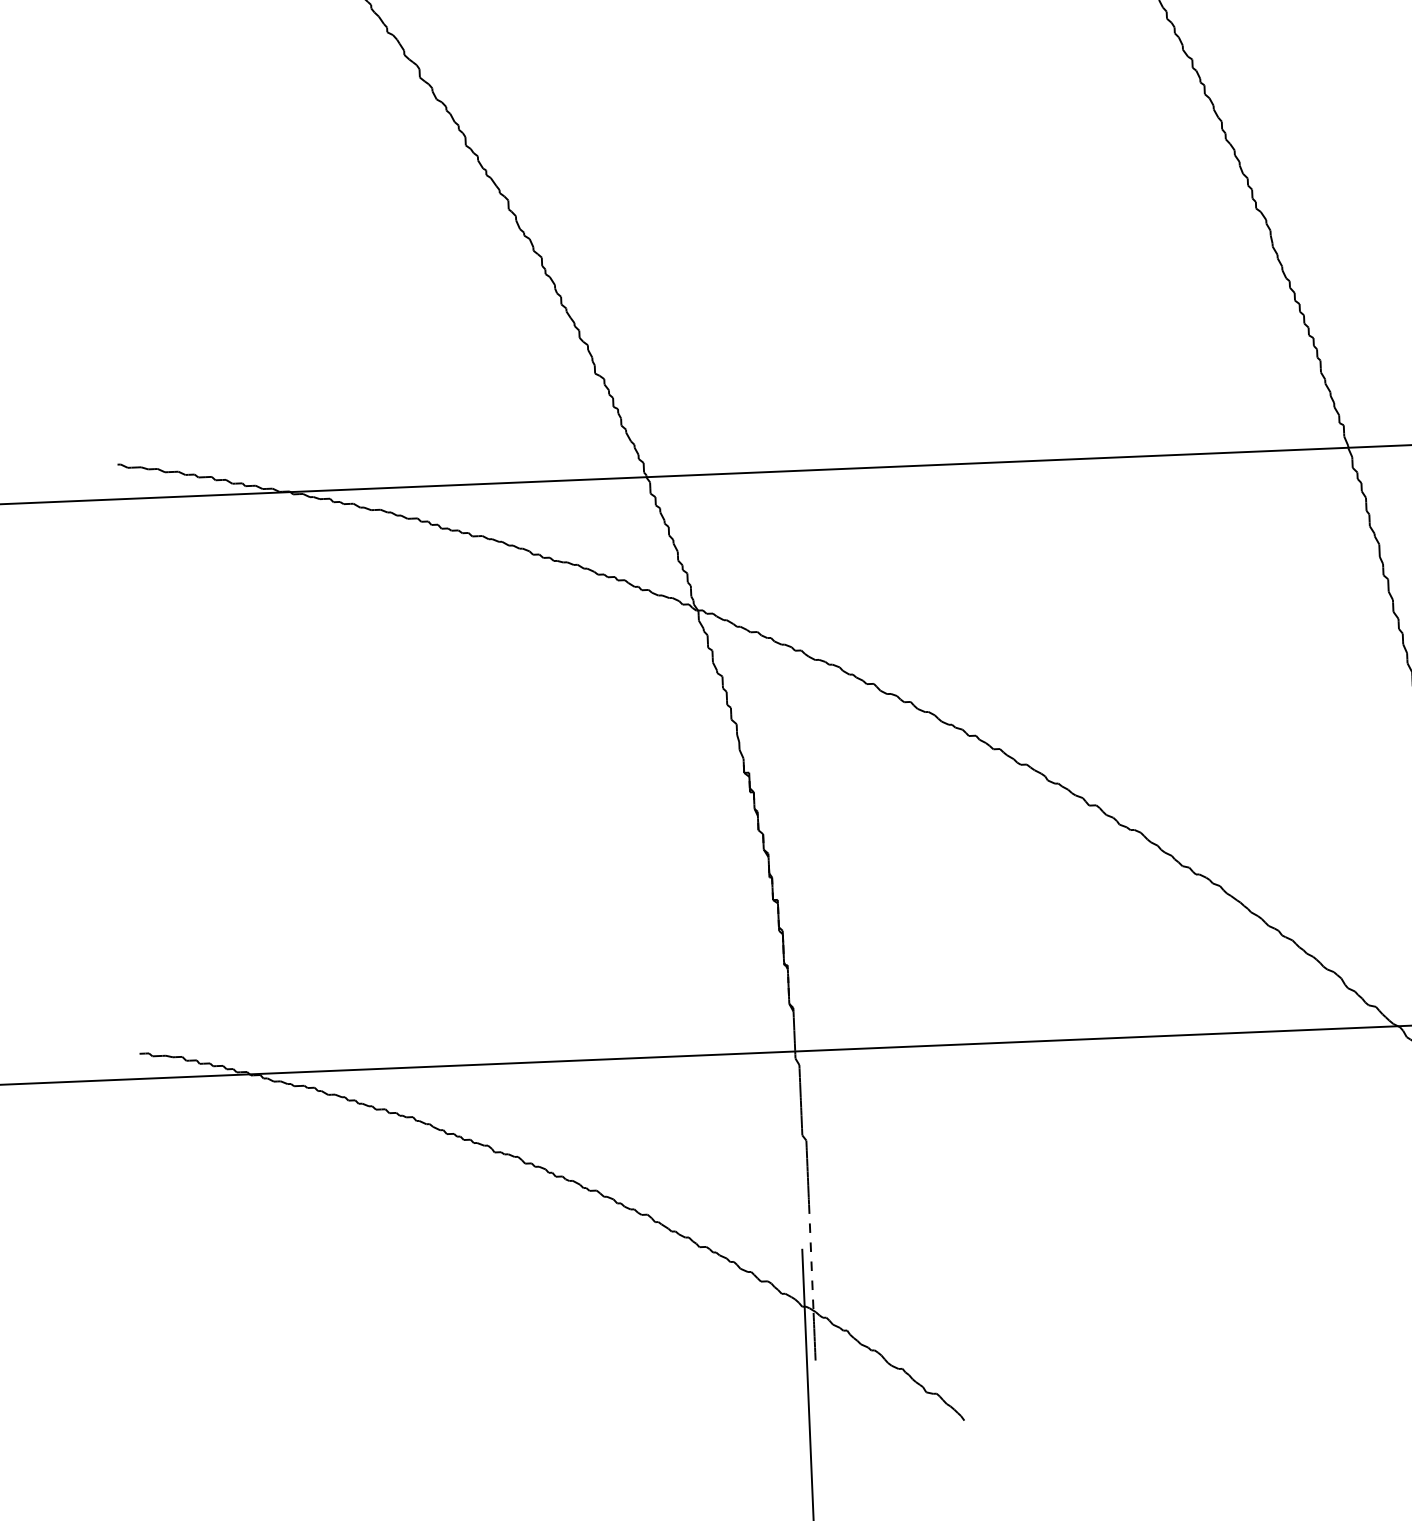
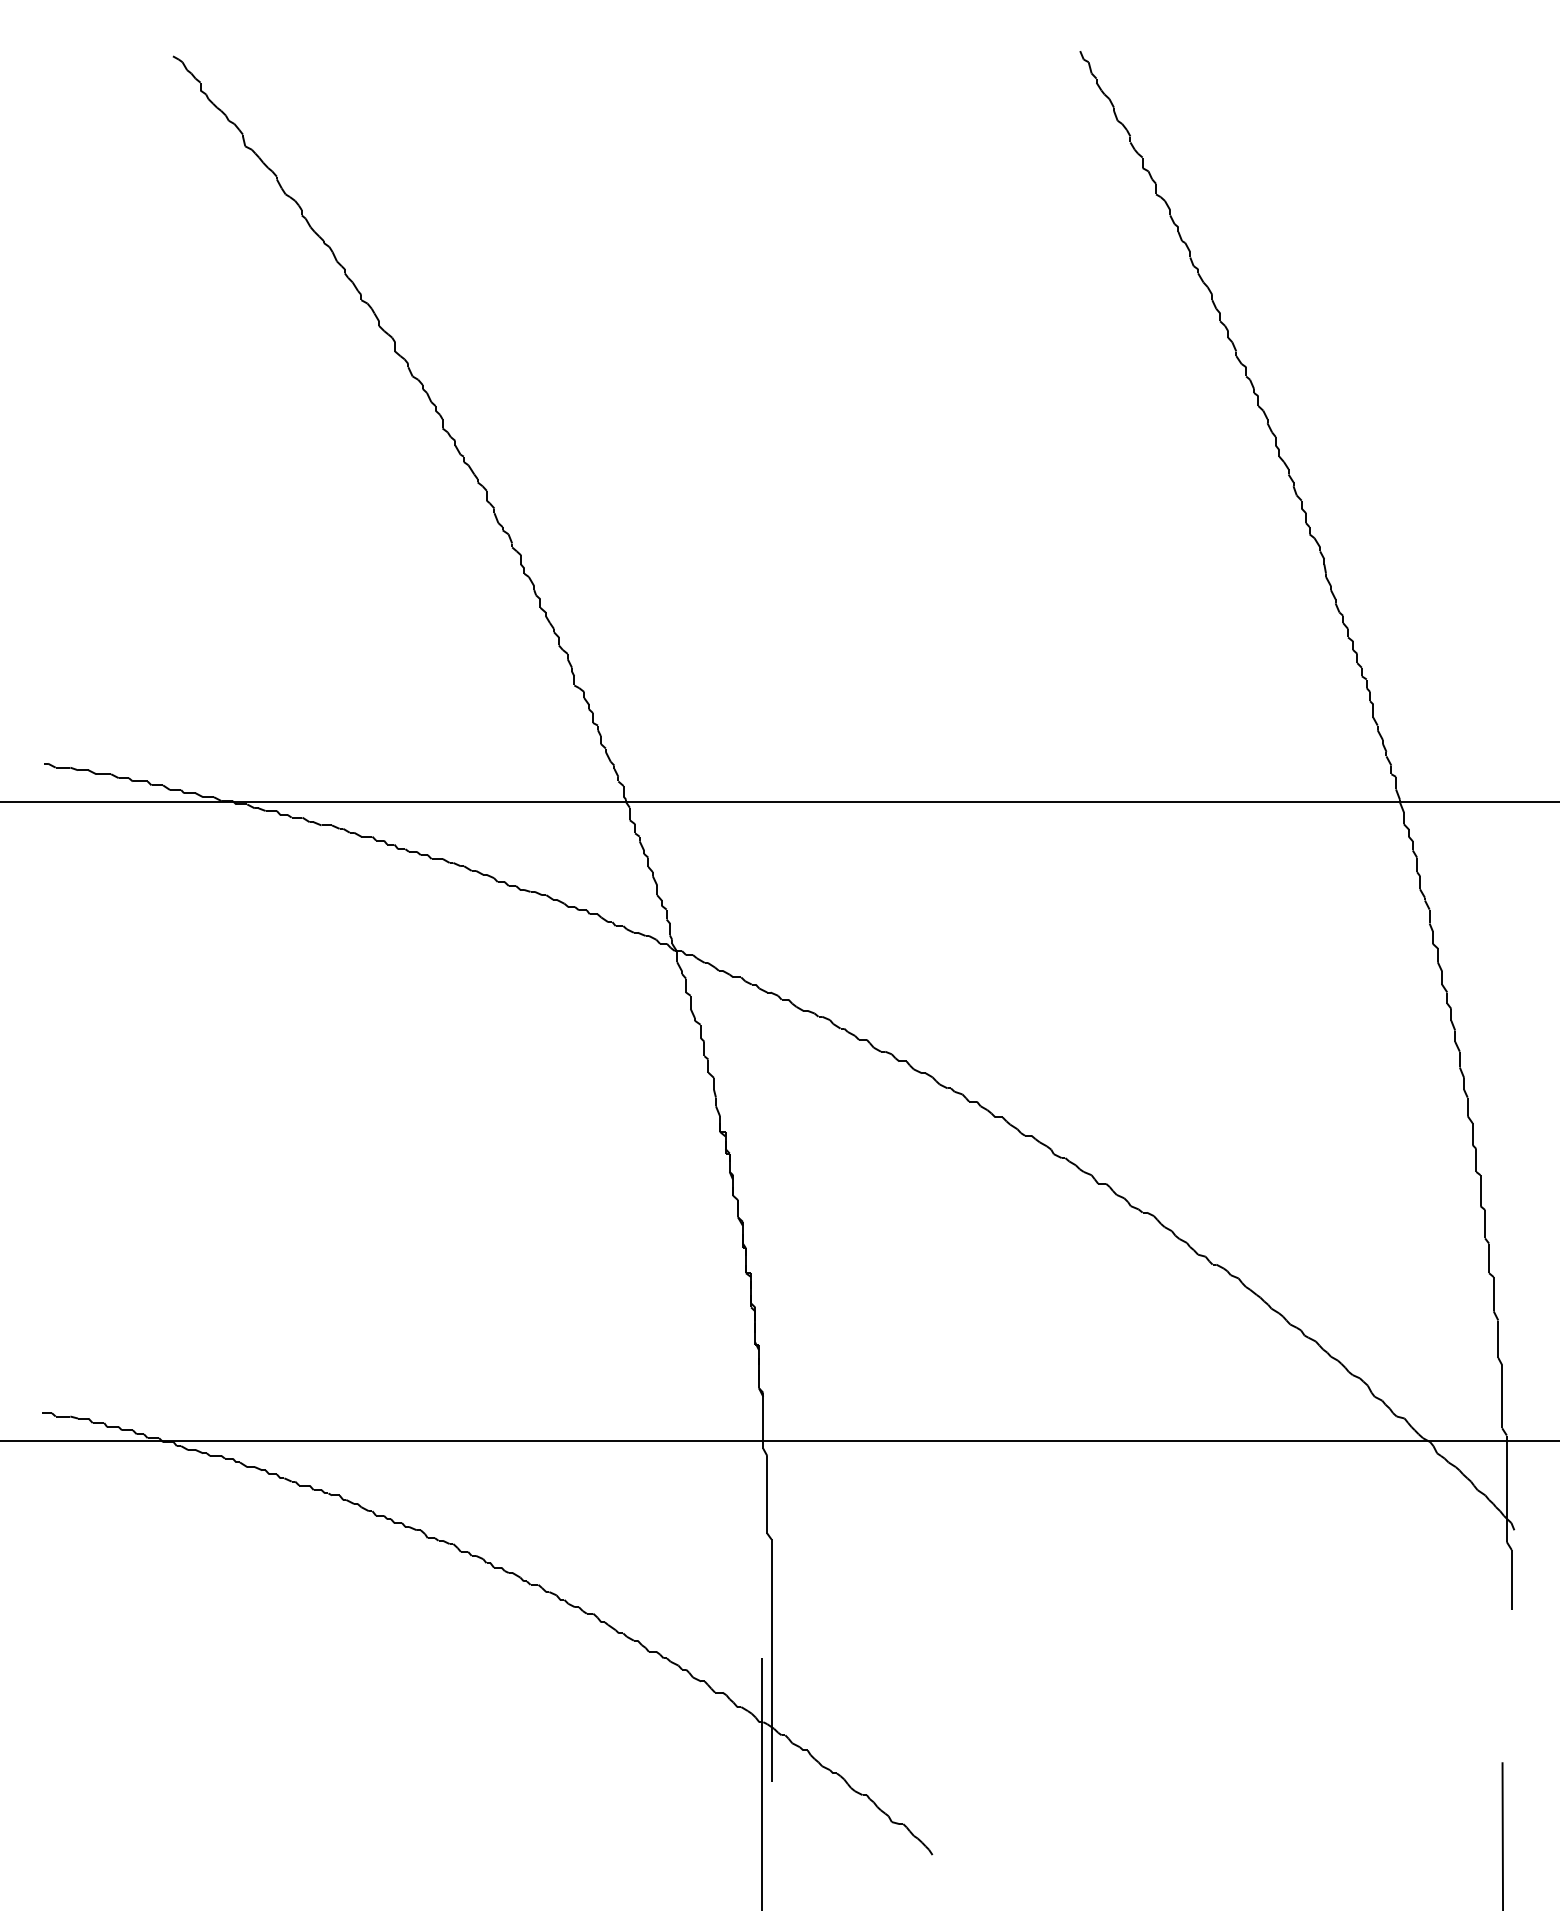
line: (811, 1258) -> (771, 1669), dashed -> solid

